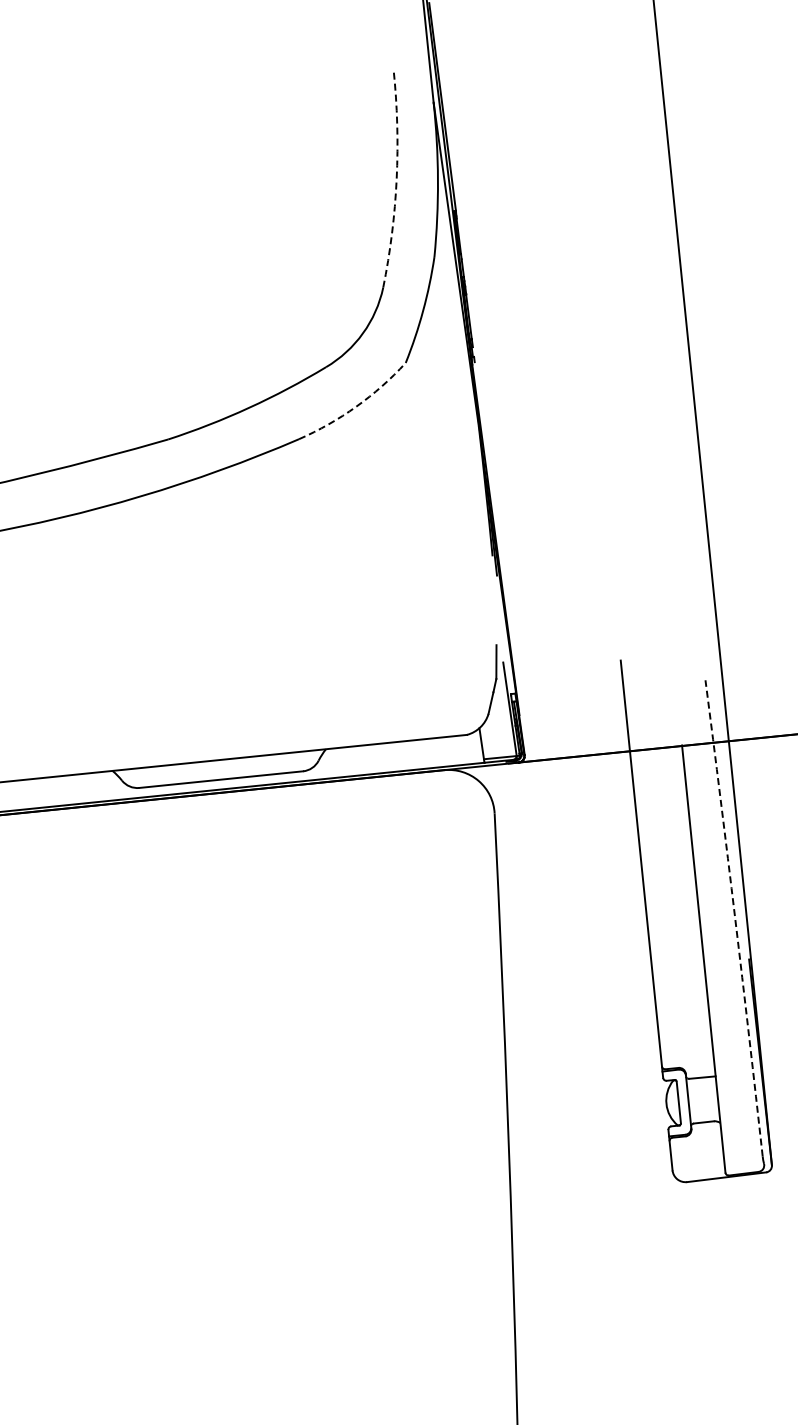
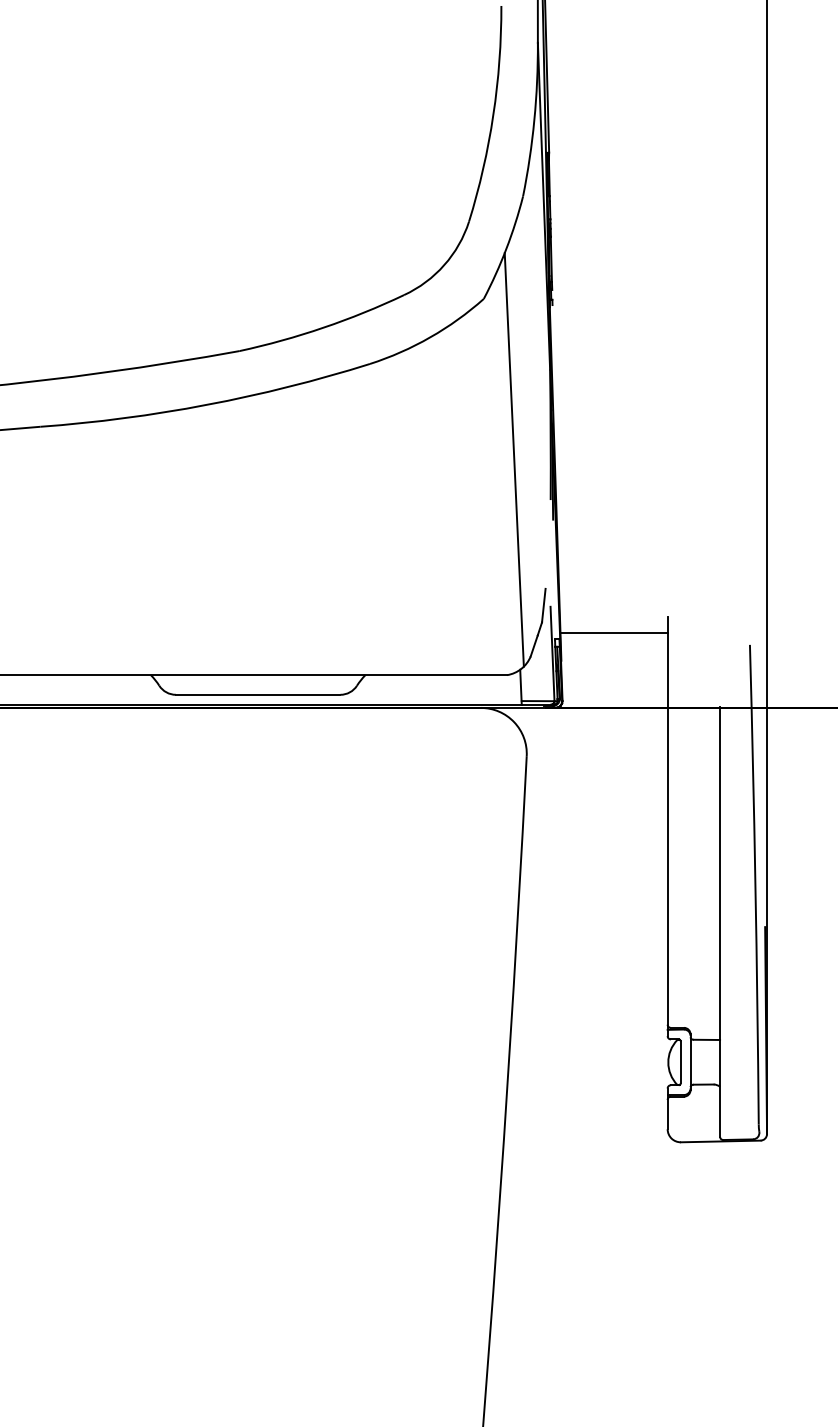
arc: (396, 179) -> (493, 115), dashed -> solid
arc: (356, 406) -> (430, 337), dashed -> solid
line: (451, 519) -> (513, 459), added
line: (568, 682) -> (613, 633), added
arc: (735, 918) -> (755, 884), dashed -> solid

